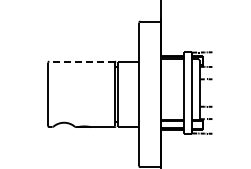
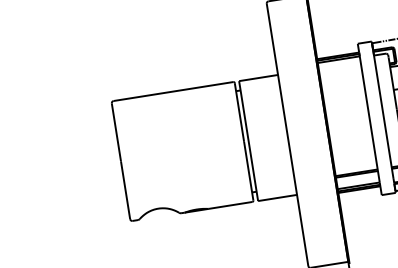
line: (82, 61) -> (174, 91), dashed -> solid

